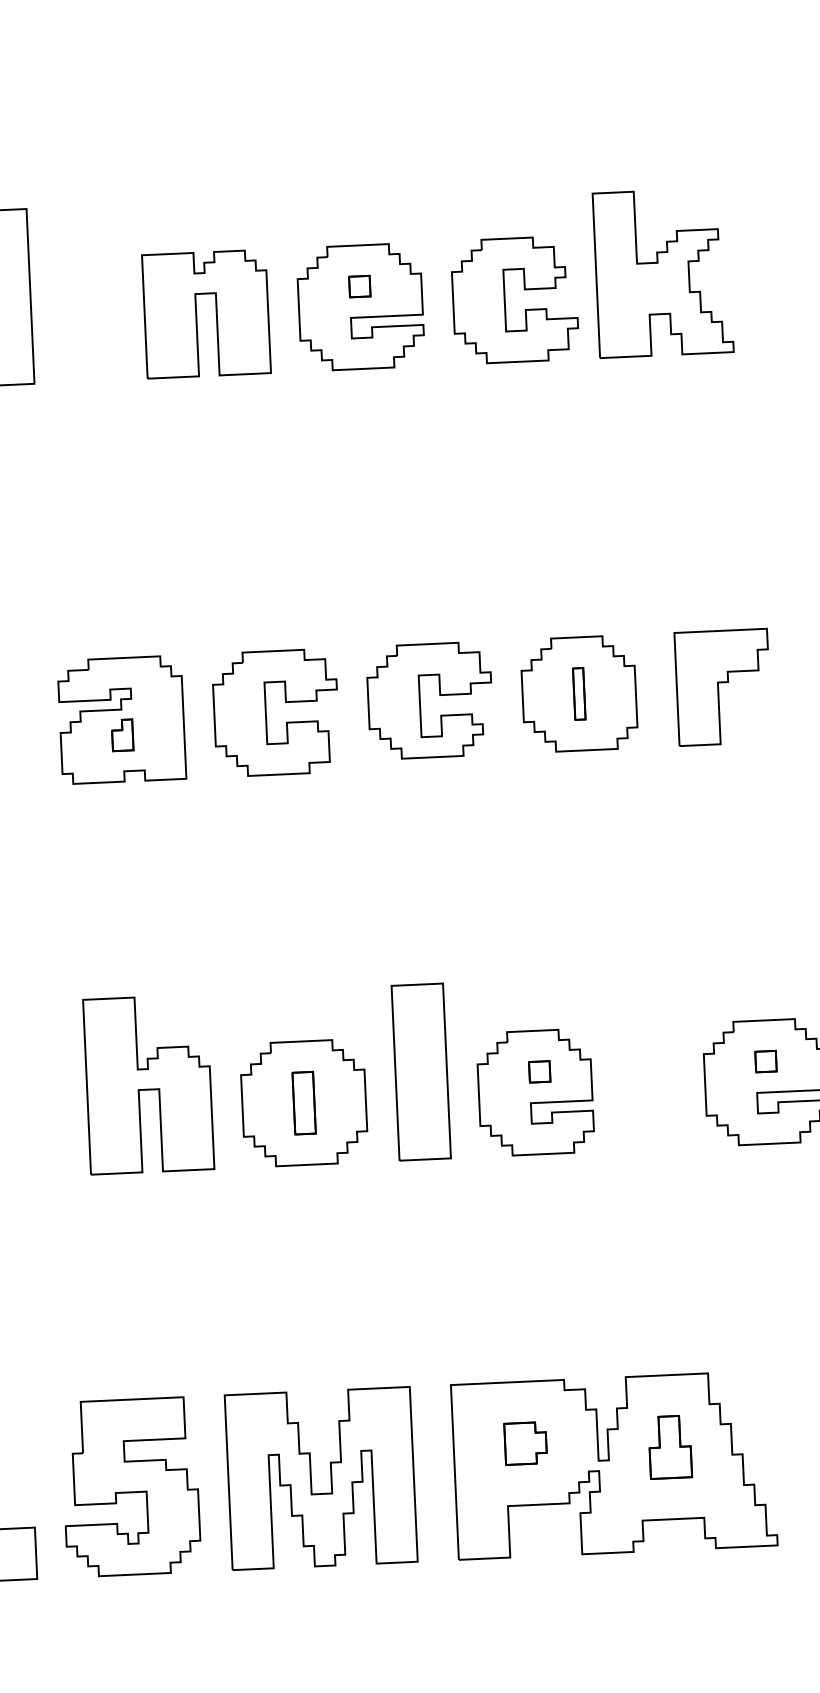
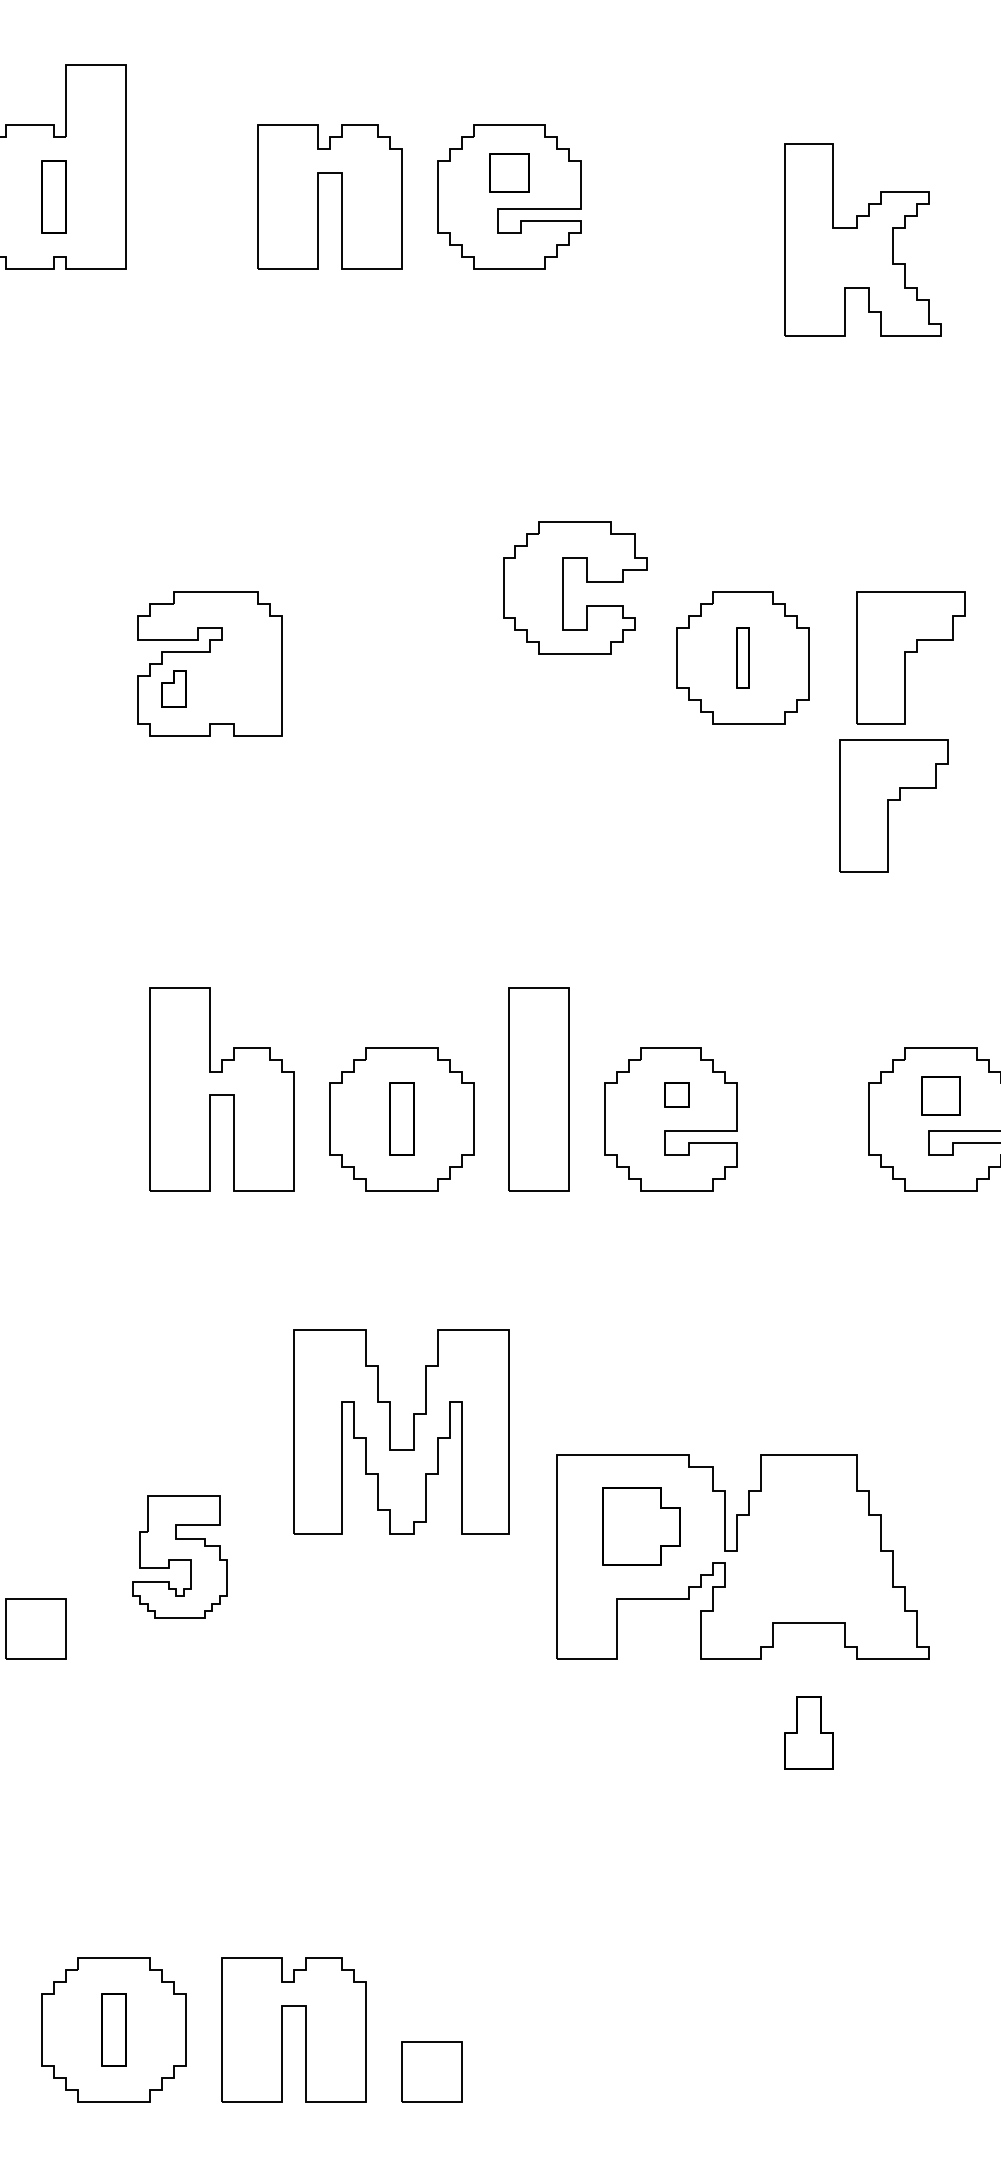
part: (662, 272) -> (862, 239), moved
part: (359, 286) -> (509, 172), size x1.6
part: (504, 300) -> (677, 196), removed
part: (419, 700) -> (563, 587), moved
part: (266, 712) -> (378, 663), removed
part: (122, 734) -> (173, 688), moved
part: (714, 814) -> (893, 805), added
part: (765, 1060) -> (940, 1094), size x1.6
part: (525, 1443) -> (640, 1526), size x1.6
part: (669, 1446) -> (808, 1732), moved
part: (311, 1478) -> (390, 1431), moved
part: (130, 1486) -> (179, 1556), size x0.6

